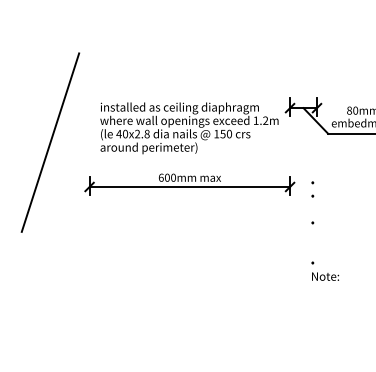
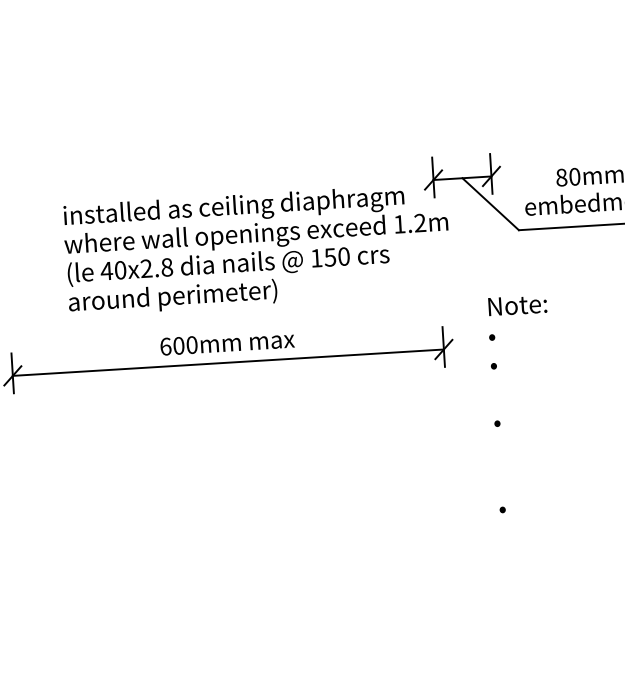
text: (189, 128) -> (257, 249), moved
text: (325, 276) -> (517, 305), moved

